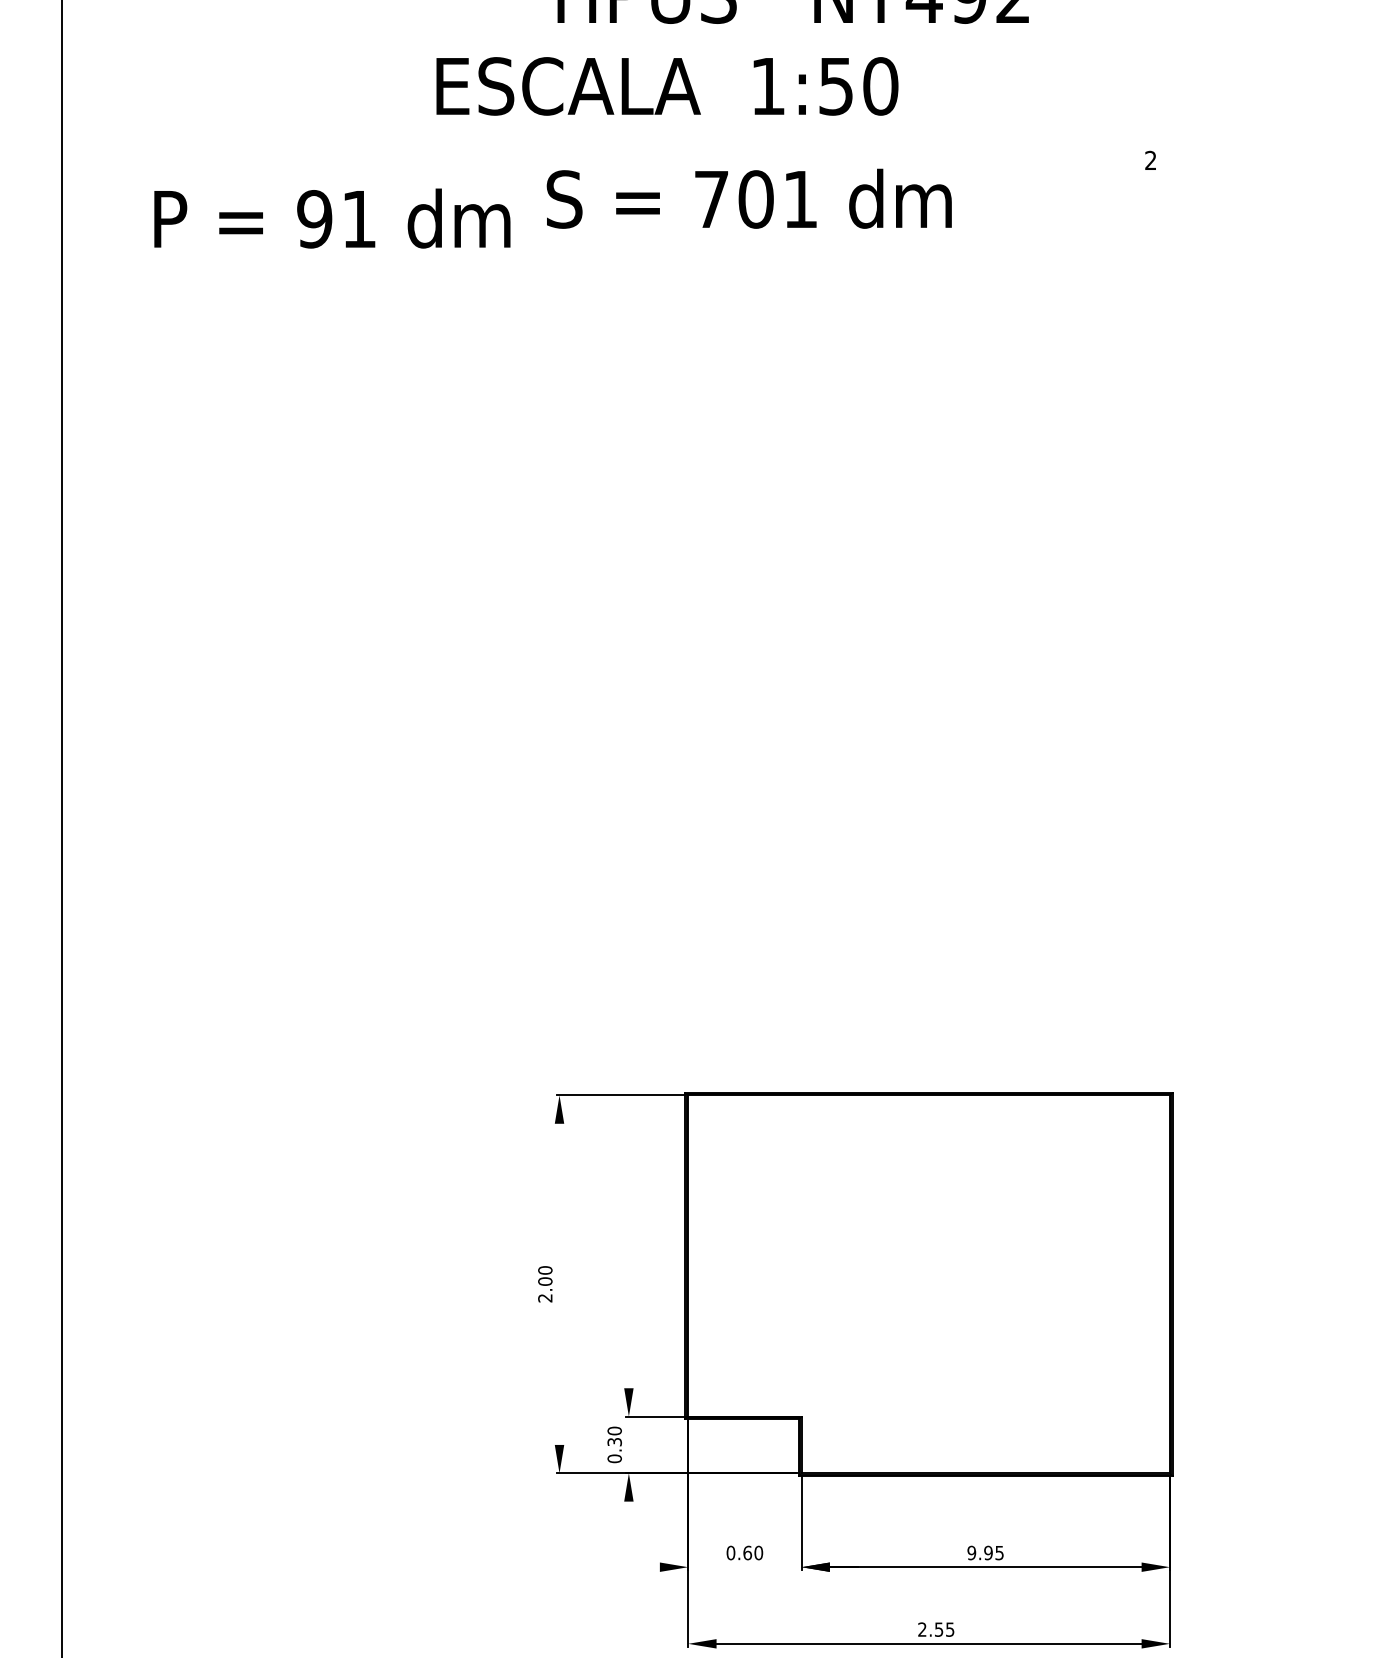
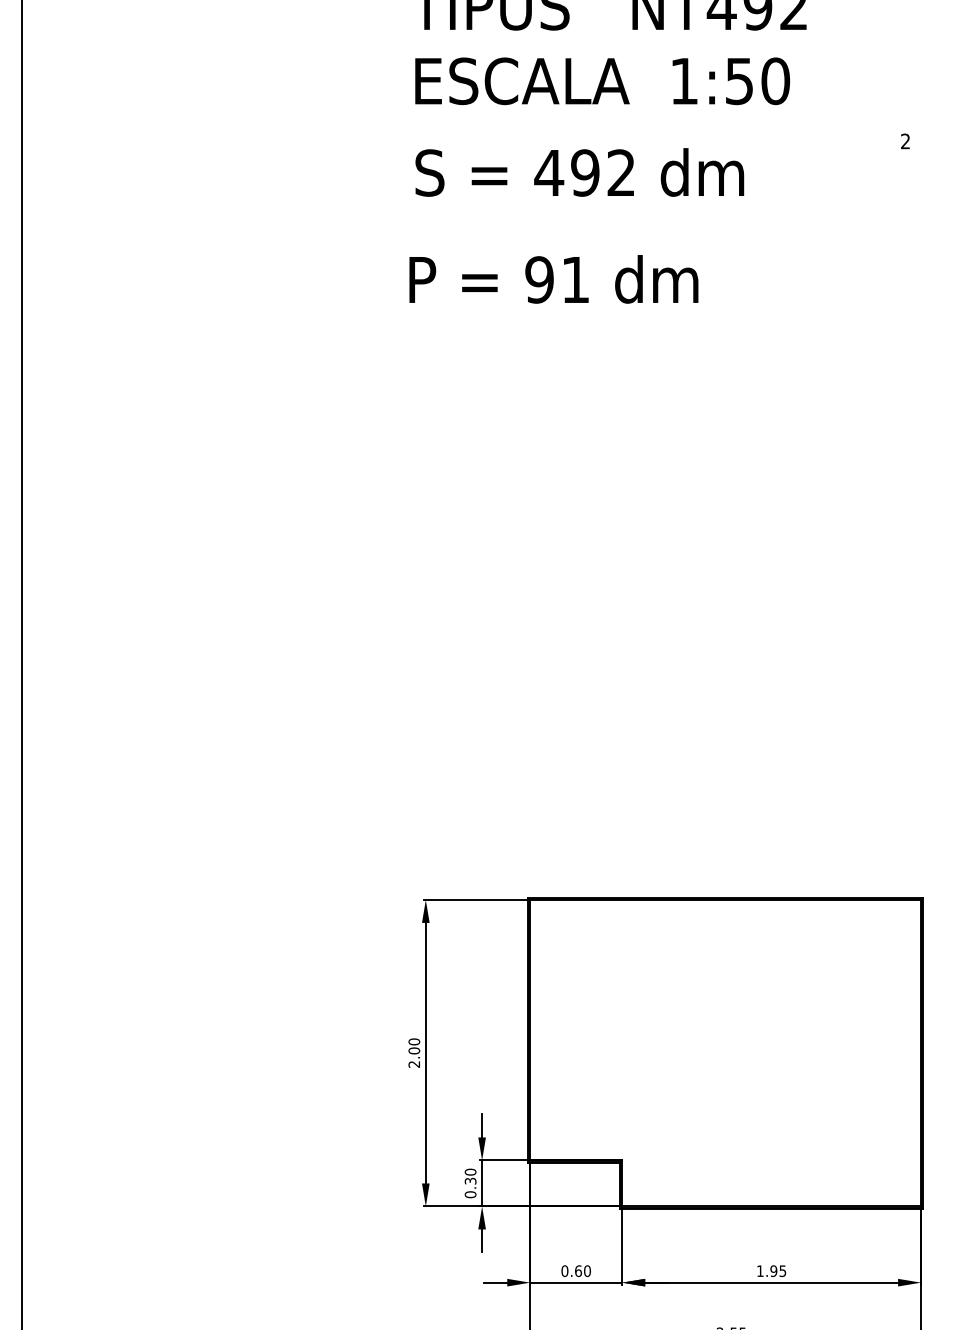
text: (667, 86) -> (602, 81), moved
text: (754, 199) -> (584, 173), 701 -> 492
text: (332, 218) -> (554, 279), moved
line: (559, 1283) -> (425, 1052), added
line: (628, 1373) -> (481, 1125), added
line: (628, 1444) -> (481, 1183), added
line: (628, 1515) -> (481, 1240), added
text: (971, 1552) -> (760, 1270), 9.95 -> 1.95
line: (645, 1567) -> (495, 1282), added
line: (744, 1567) -> (575, 1282), added

